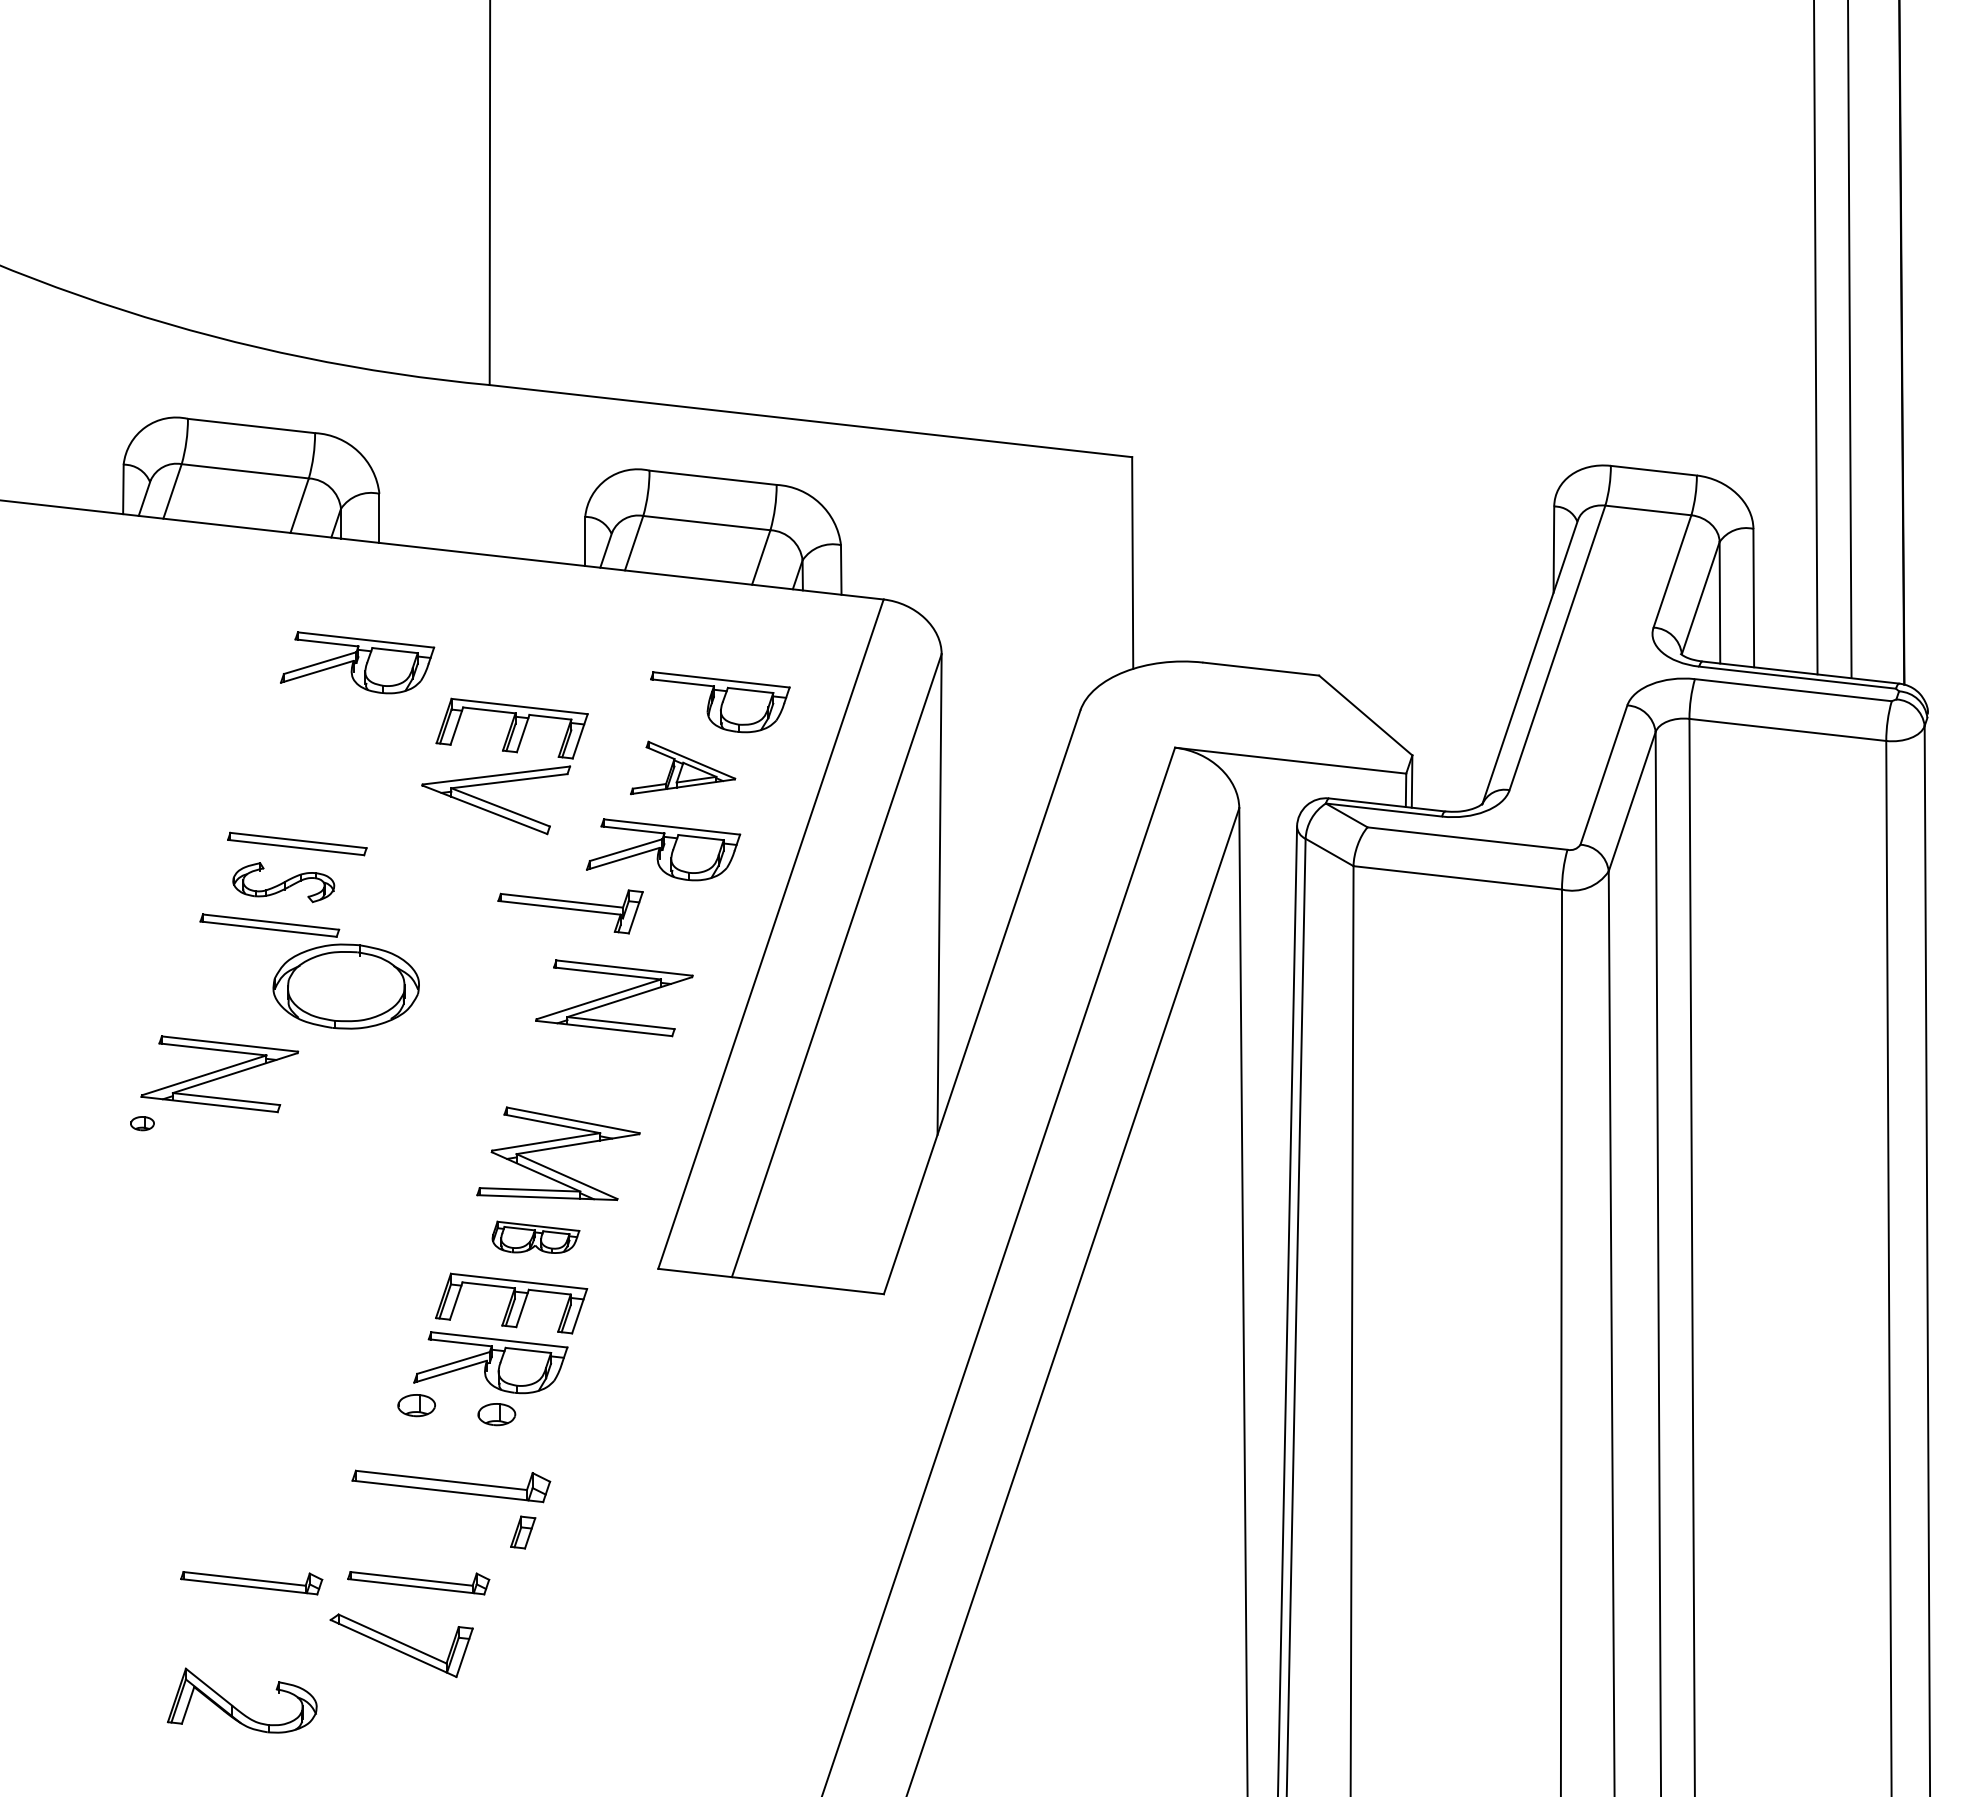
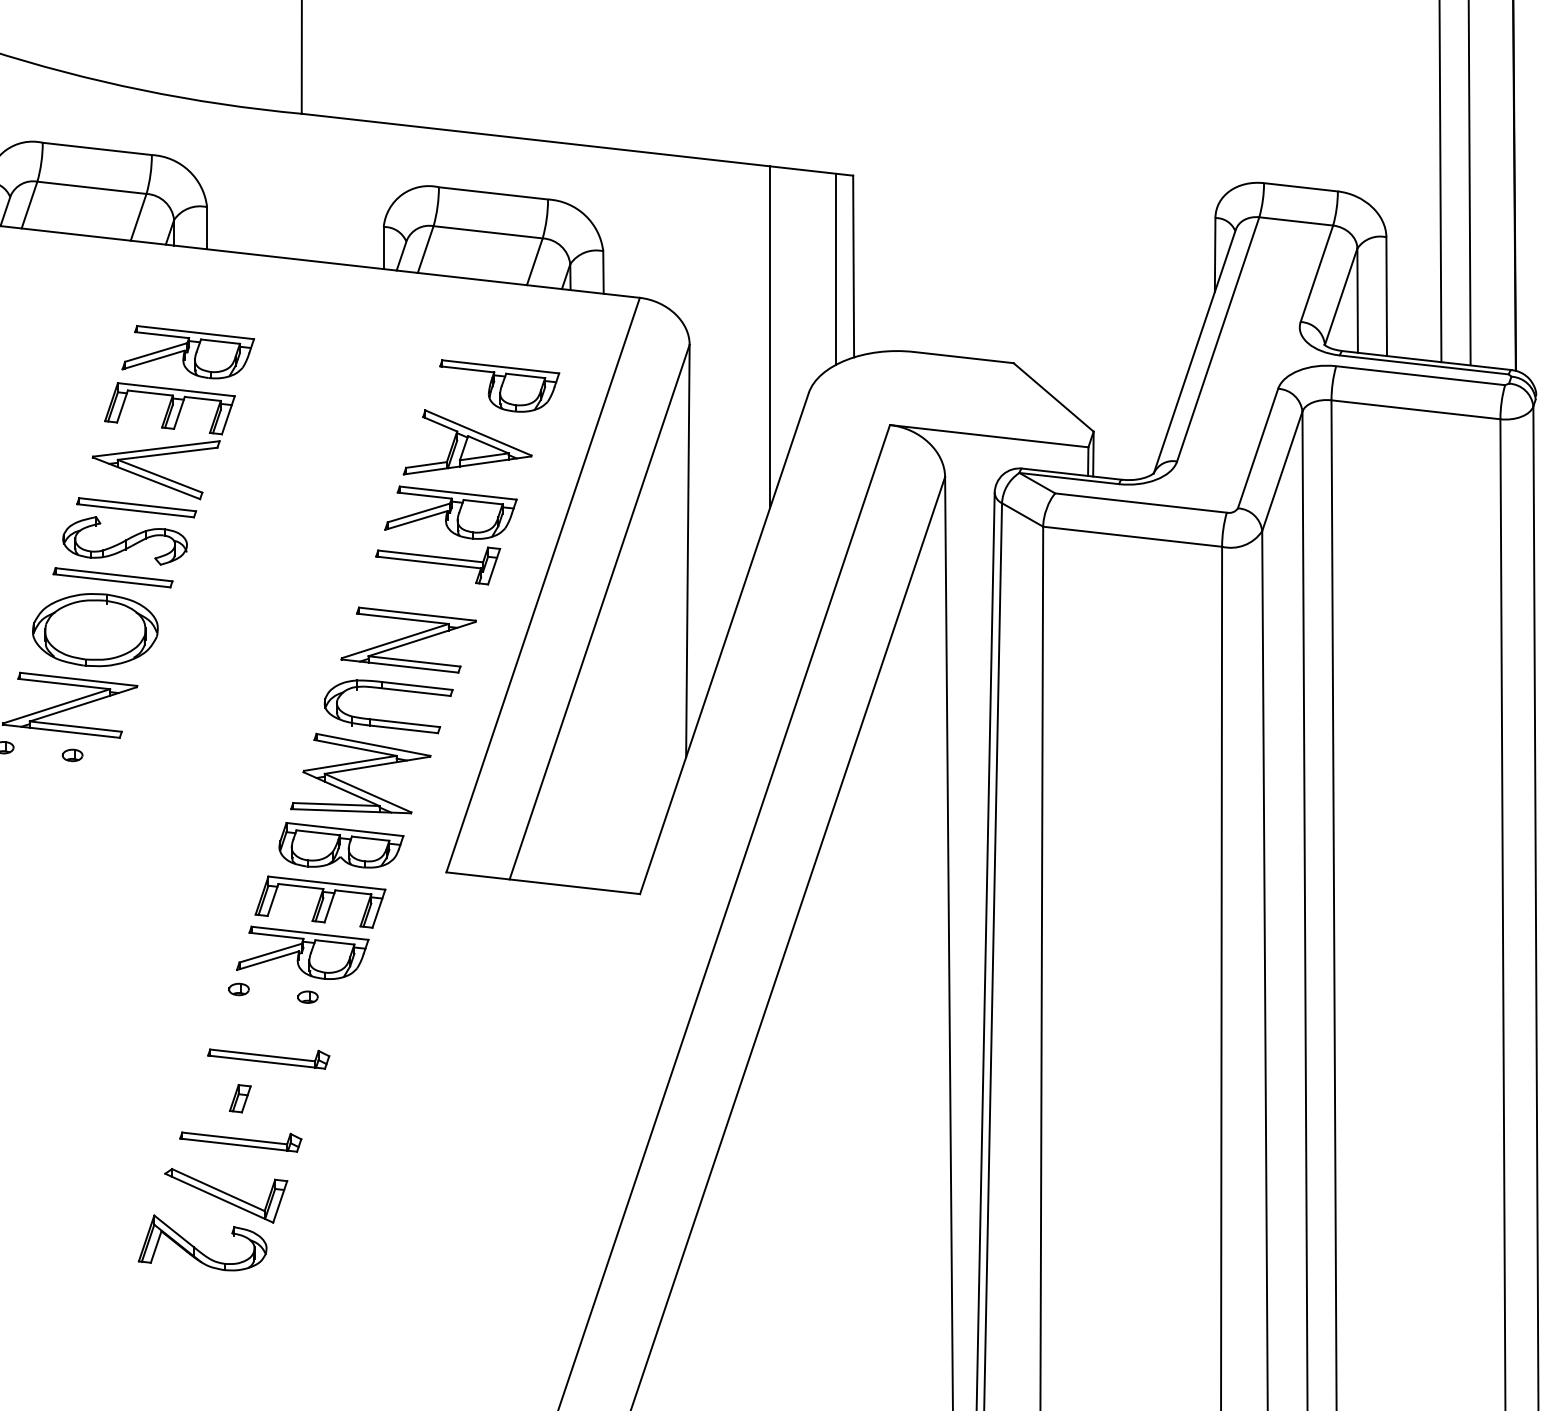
line: (1112, 565) -> (836, 268), added
line: (1035, 645) -> (770, 337), added
part: (682, 767) -> (467, 442), size x1.43
part: (504, 773) -> (163, 447), moved
part: (283, 882) -> (124, 540), size x1.43
part: (570, 911) -> (438, 565), moved
part: (345, 986) -> (94, 630), moved
part: (589, 1091) -> (387, 720), added
part: (222, 1132) -> (72, 755), added
part: (535, 1237) -> (341, 845), size x1.67
part: (416, 1404) -> (238, 988), size x0.62
part: (496, 1413) -> (307, 996), size x0.62
part: (450, 1486) -> (268, 1059), size x0.71
part: (523, 1532) -> (240, 1098), moved
part: (251, 1583) -> (97, 1142), removed
part: (236, 1707) -> (197, 1248), moved

